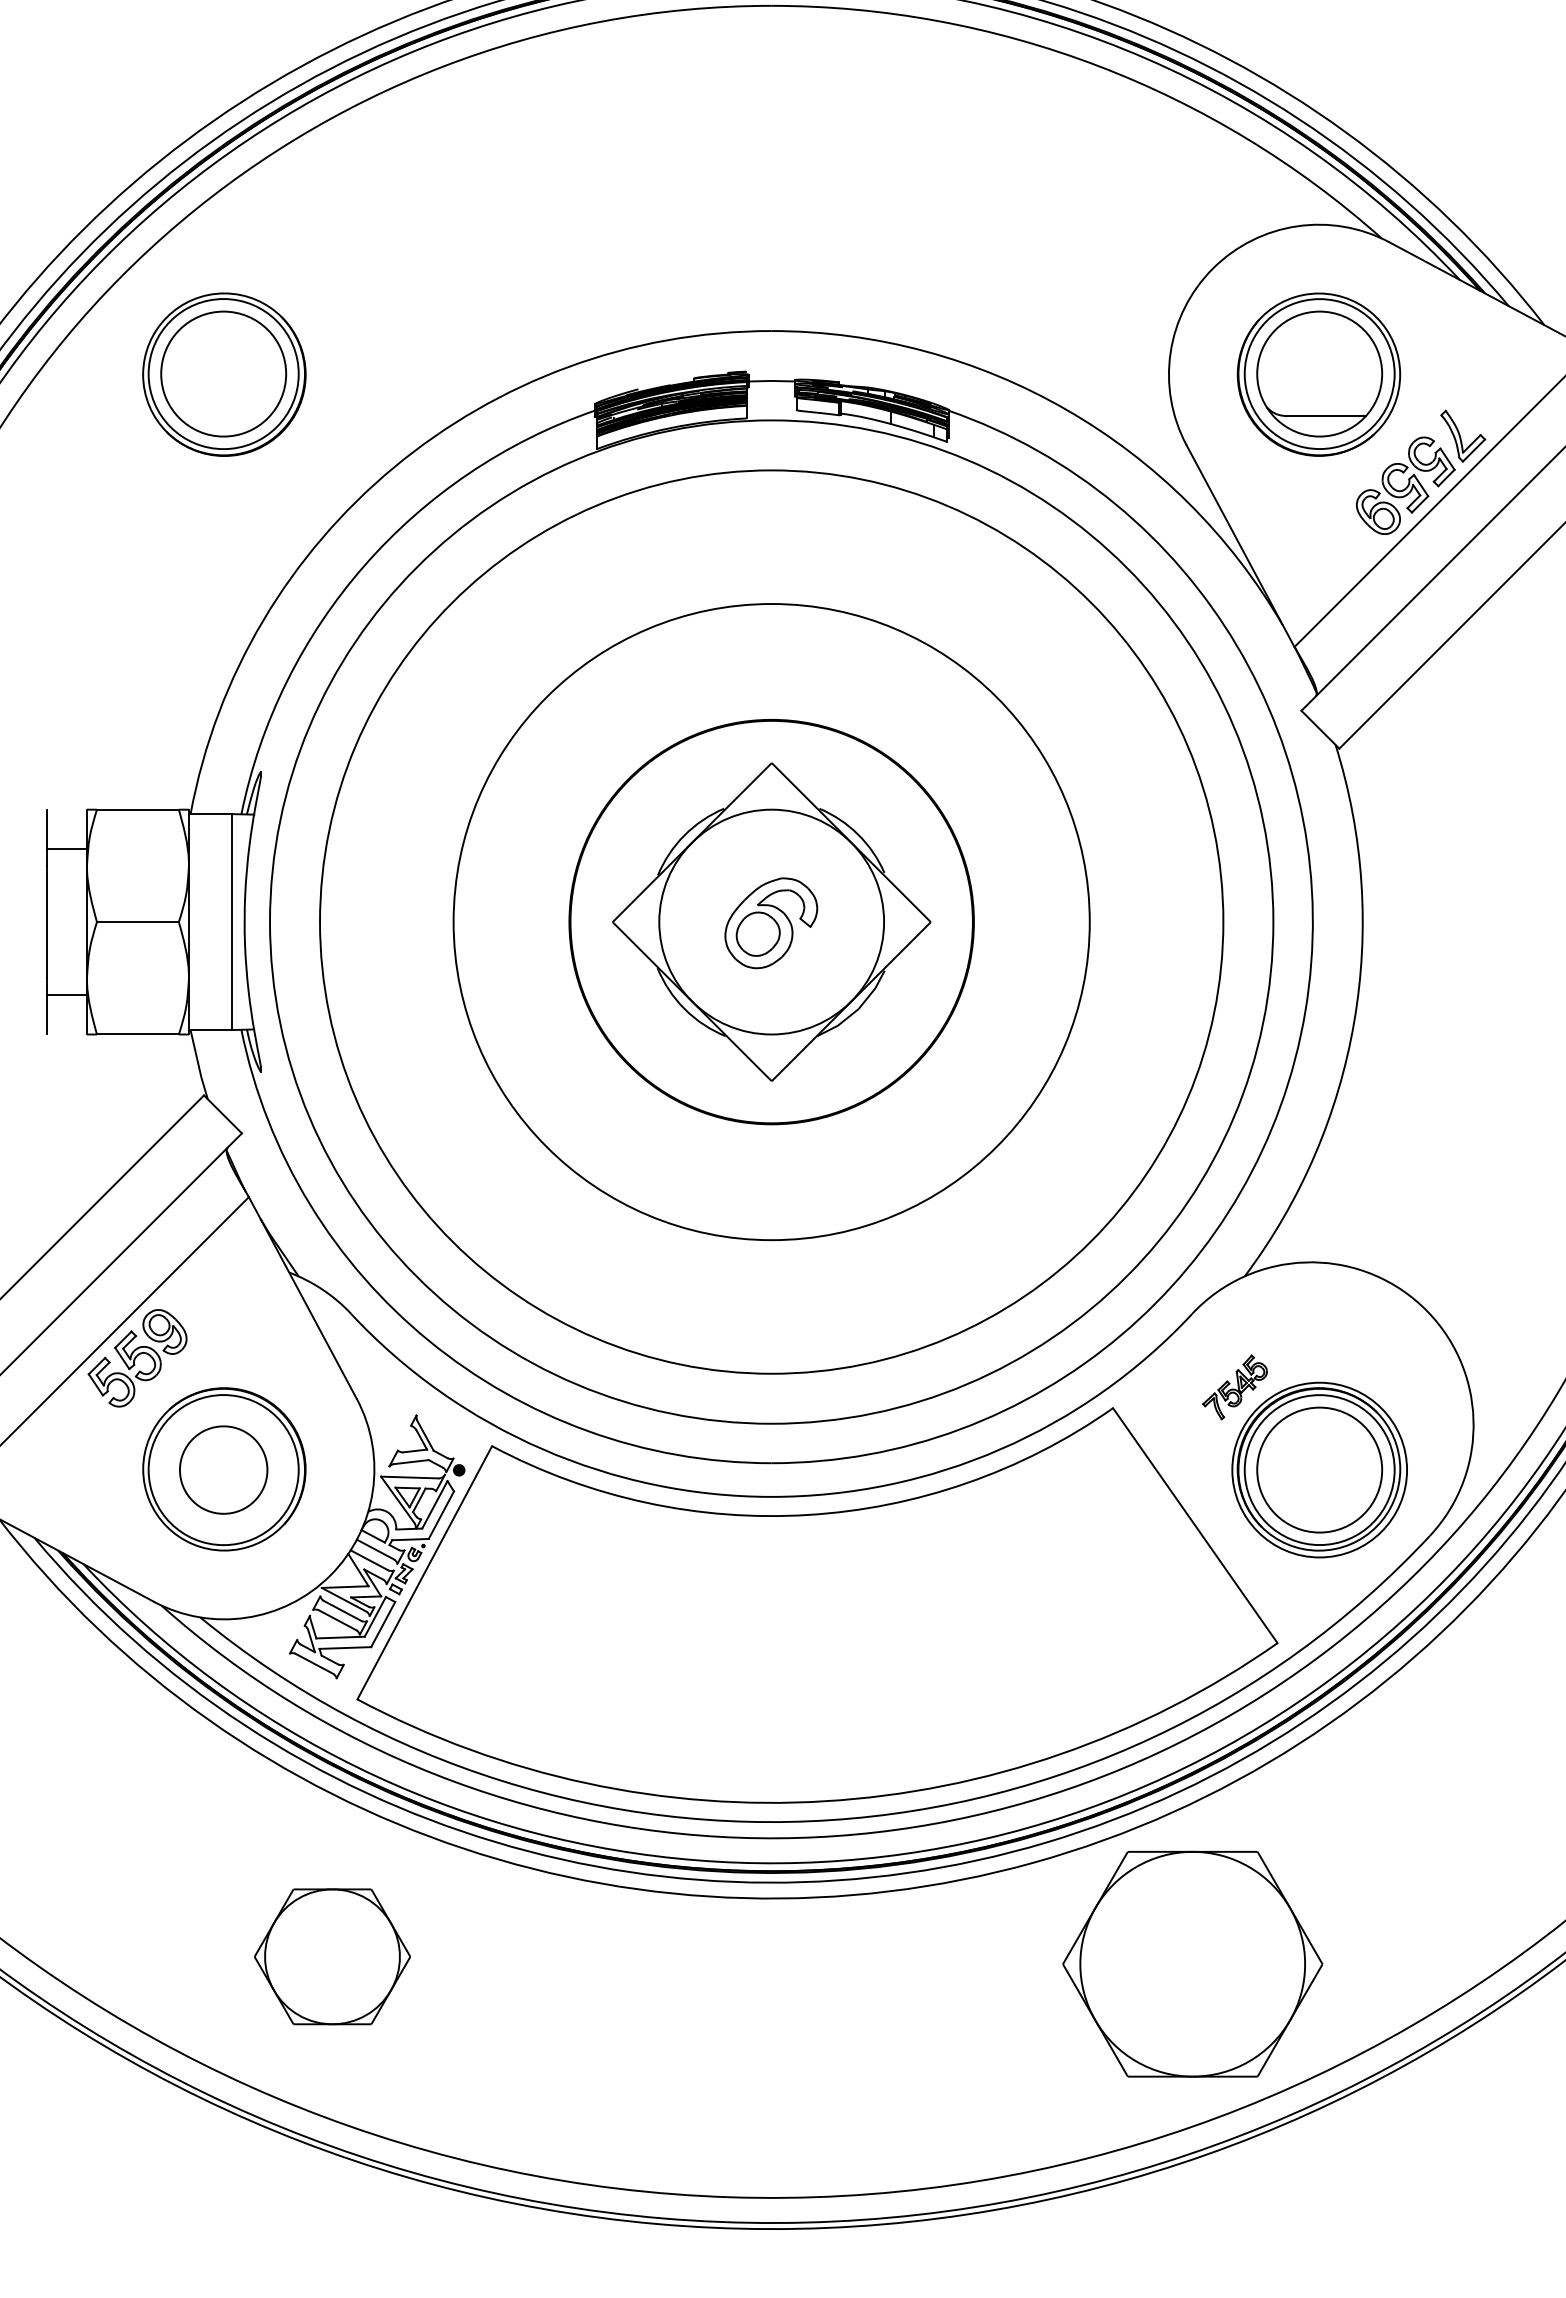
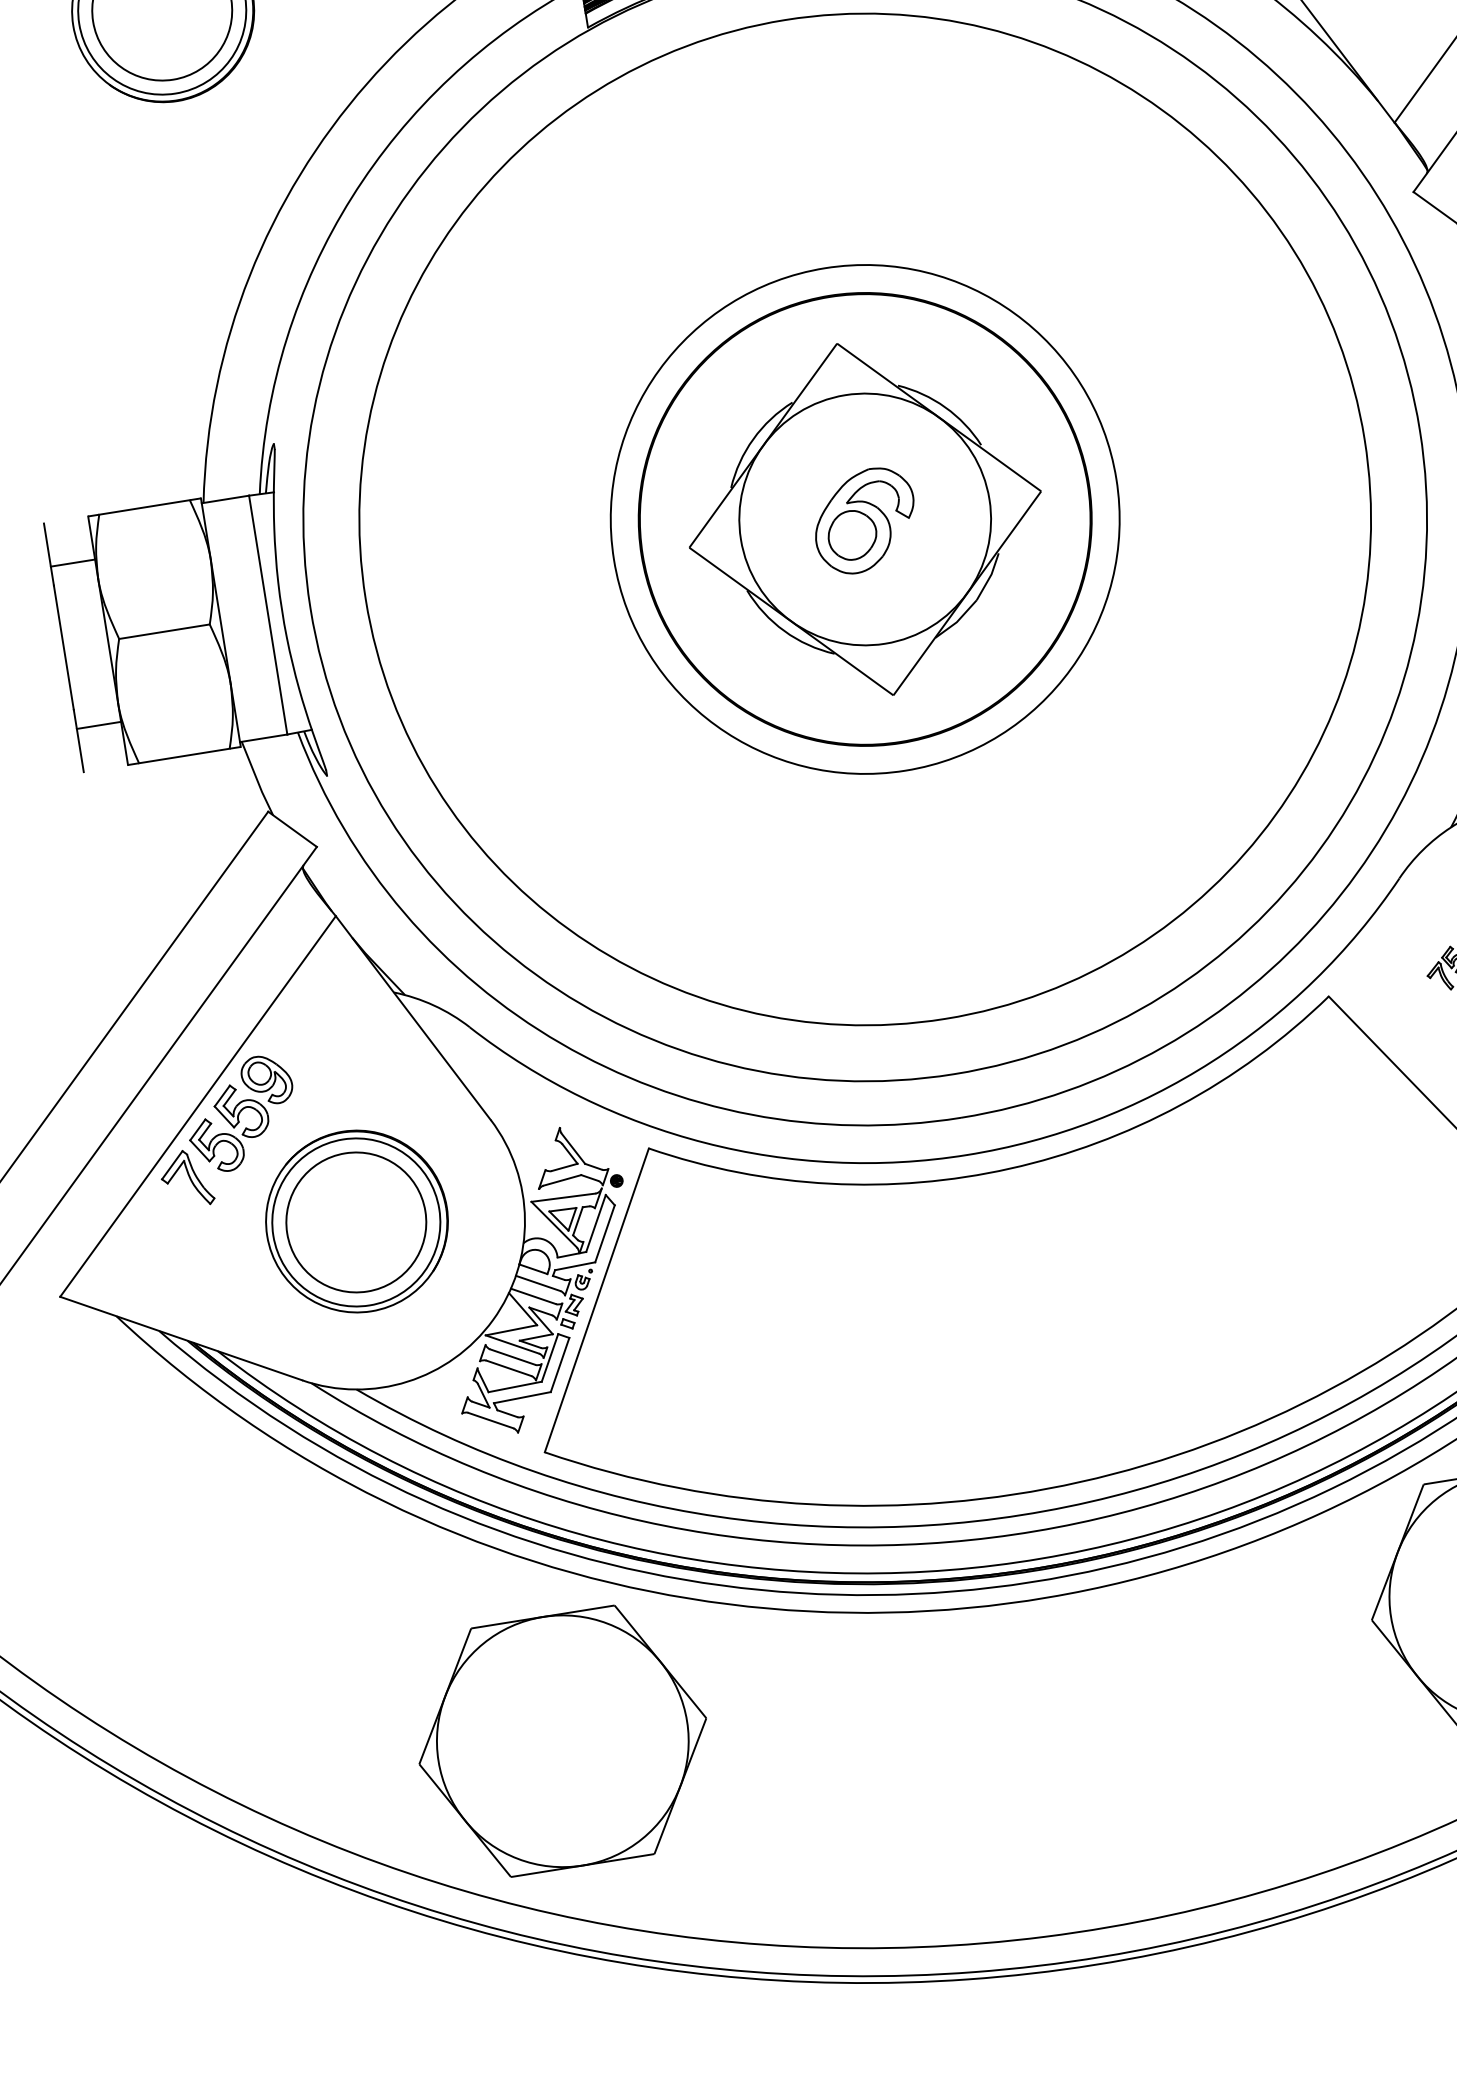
circle: (771, 921) -> (864, 518), size x0.71
part: (80, 1407) -> (186, 1178), added
circle: (223, 1469) -> (356, 1221), size x1.43
part: (332, 1956) -> (562, 1741), size x1.67

